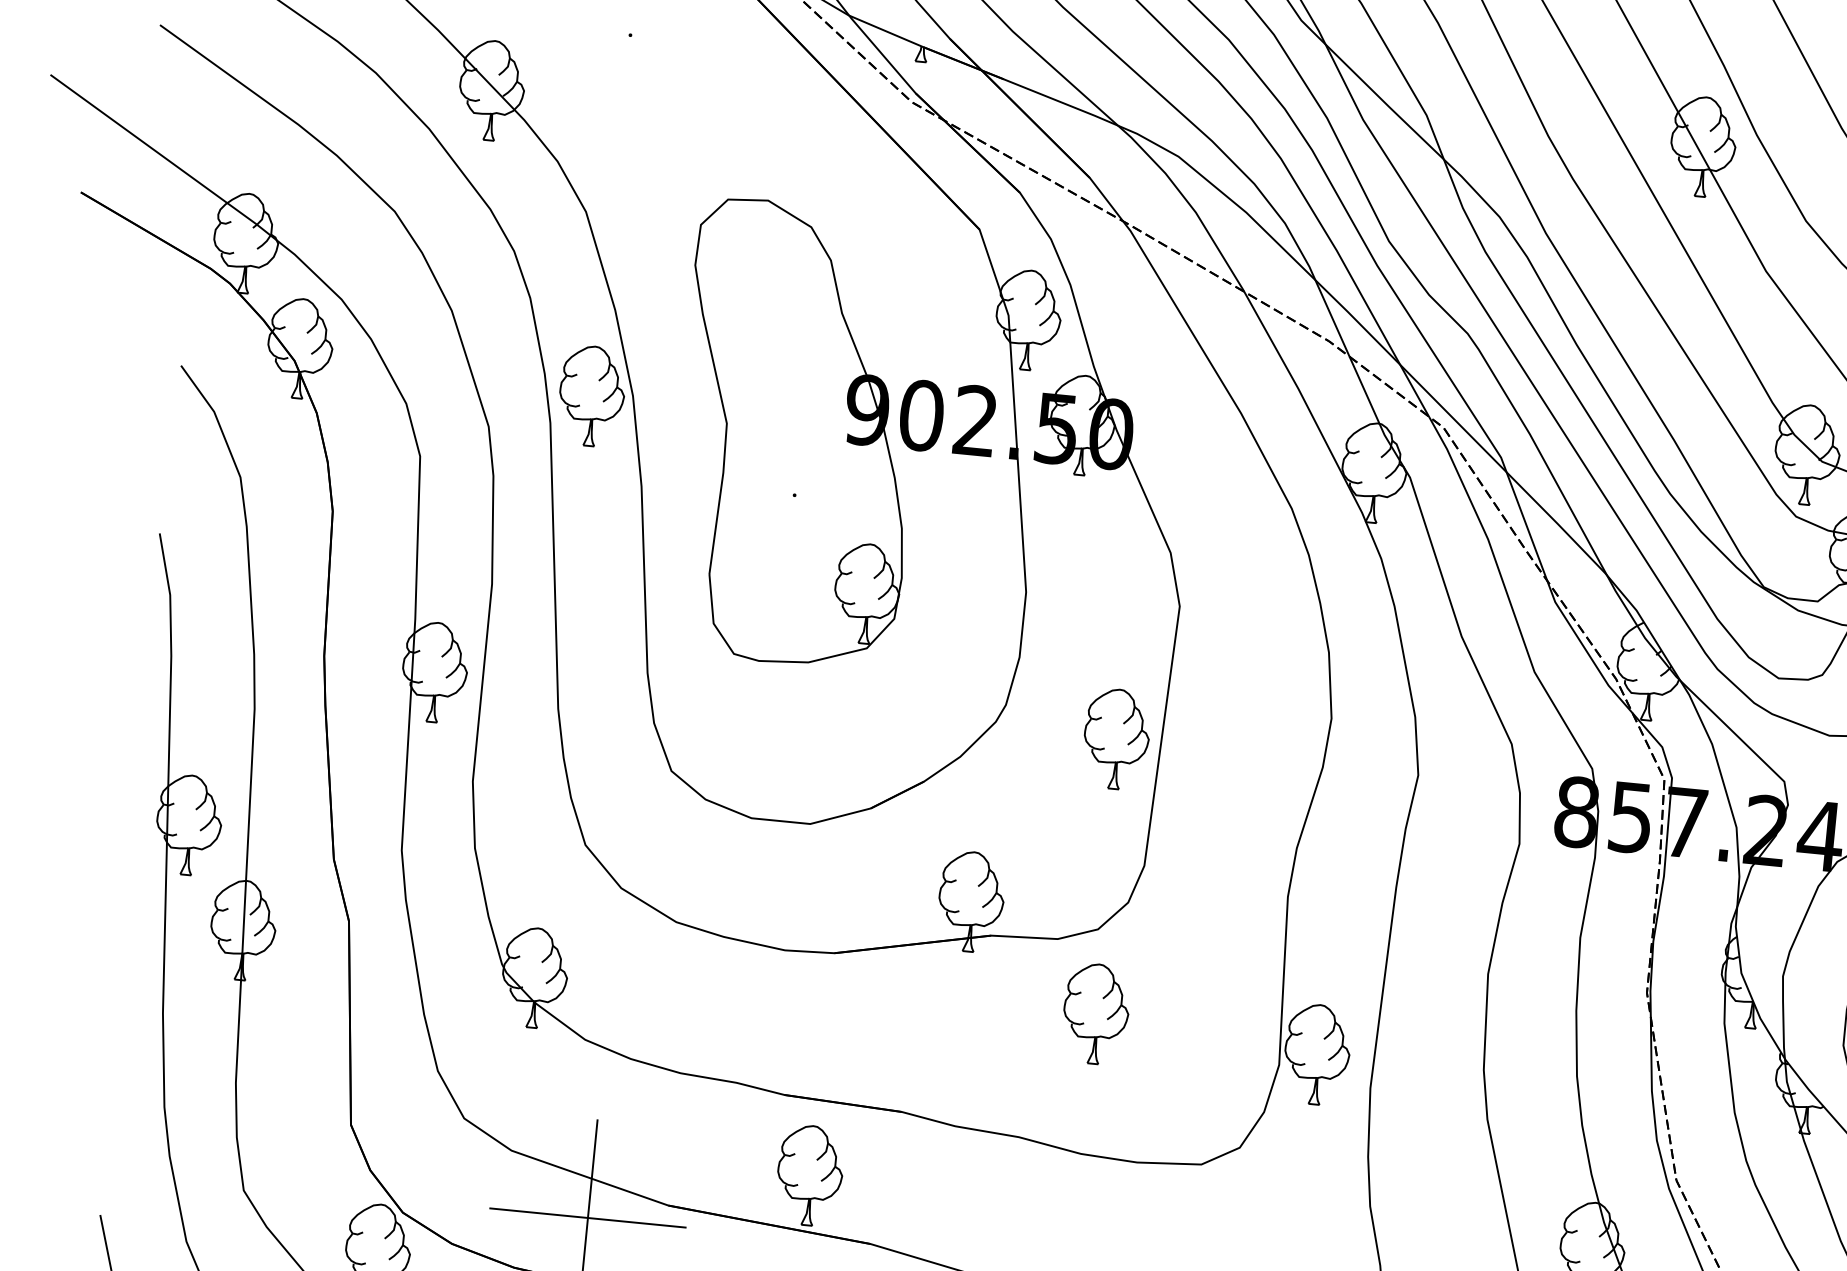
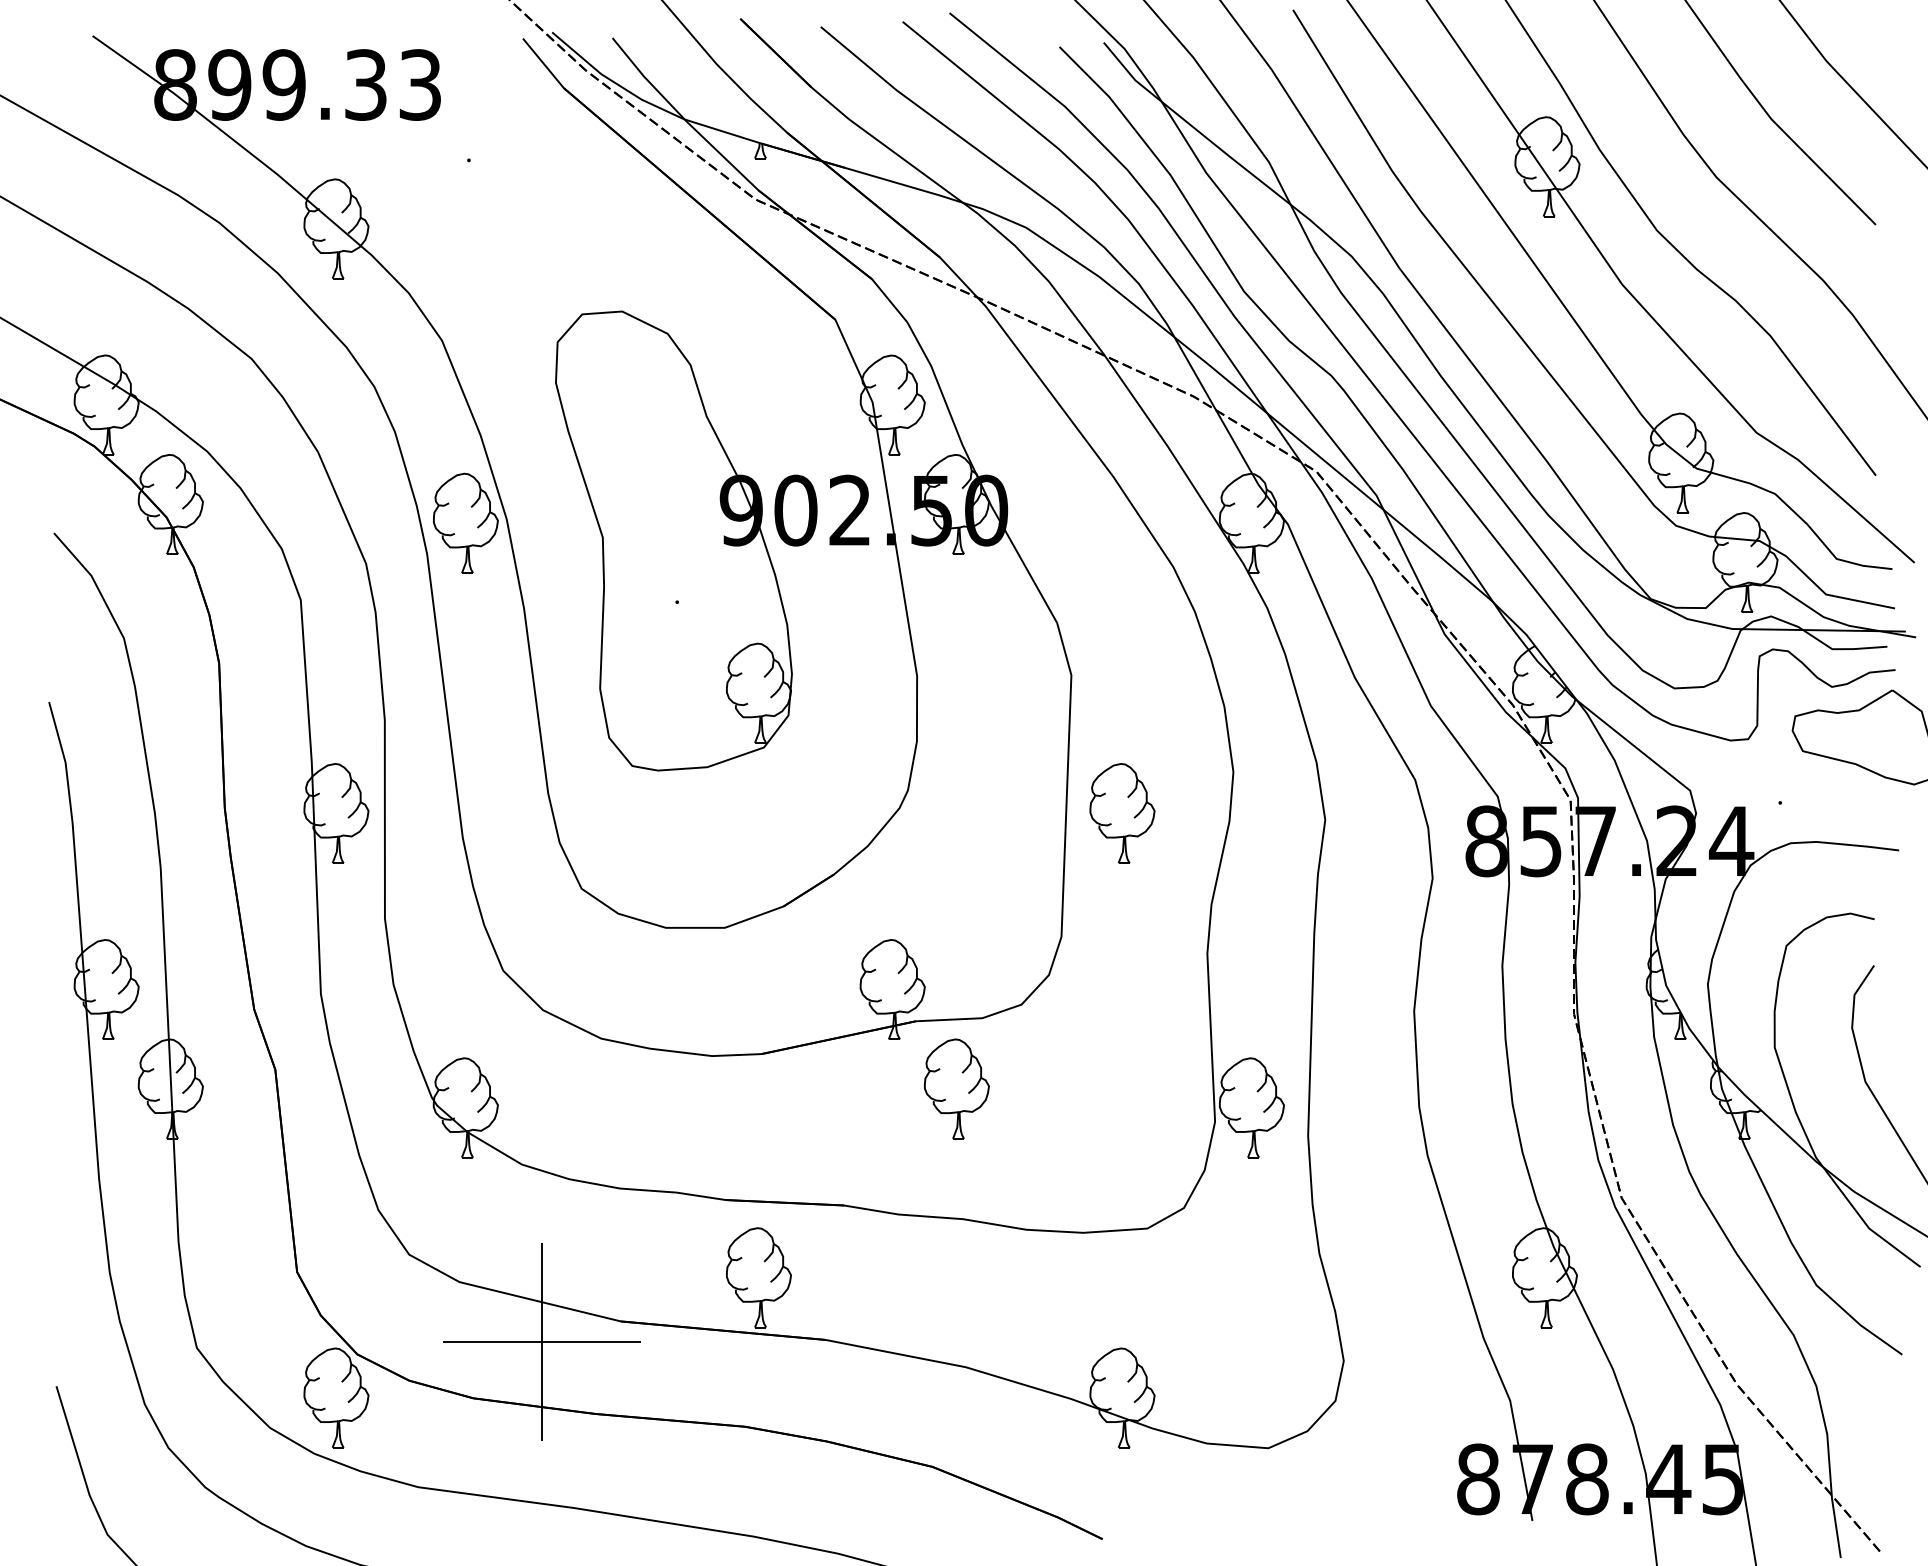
part: (1116, 739) -> (1122, 813), moved
part: (1095, 1013) -> (956, 1088), moved

